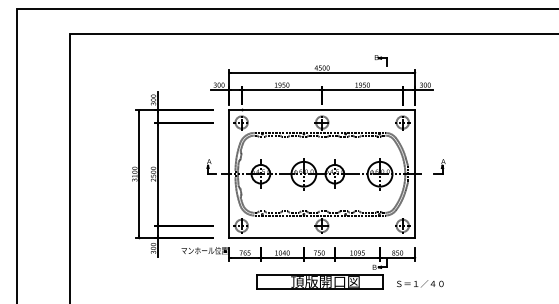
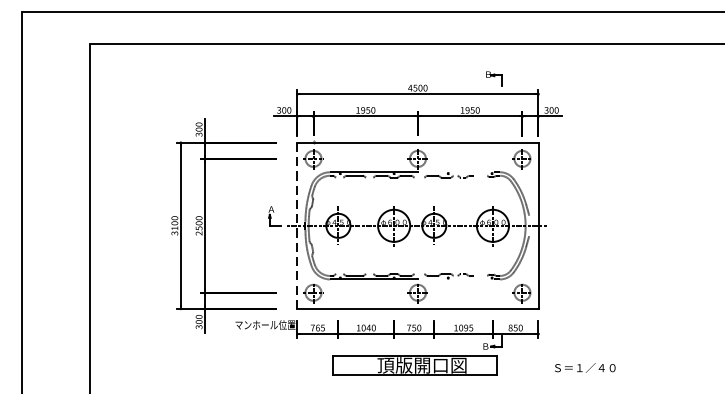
part: (439, 166) -> (569, 215), removed
line: (229, 173) -> (297, 224), solid -> dashed
text: (420, 283) -> (585, 367), moved

